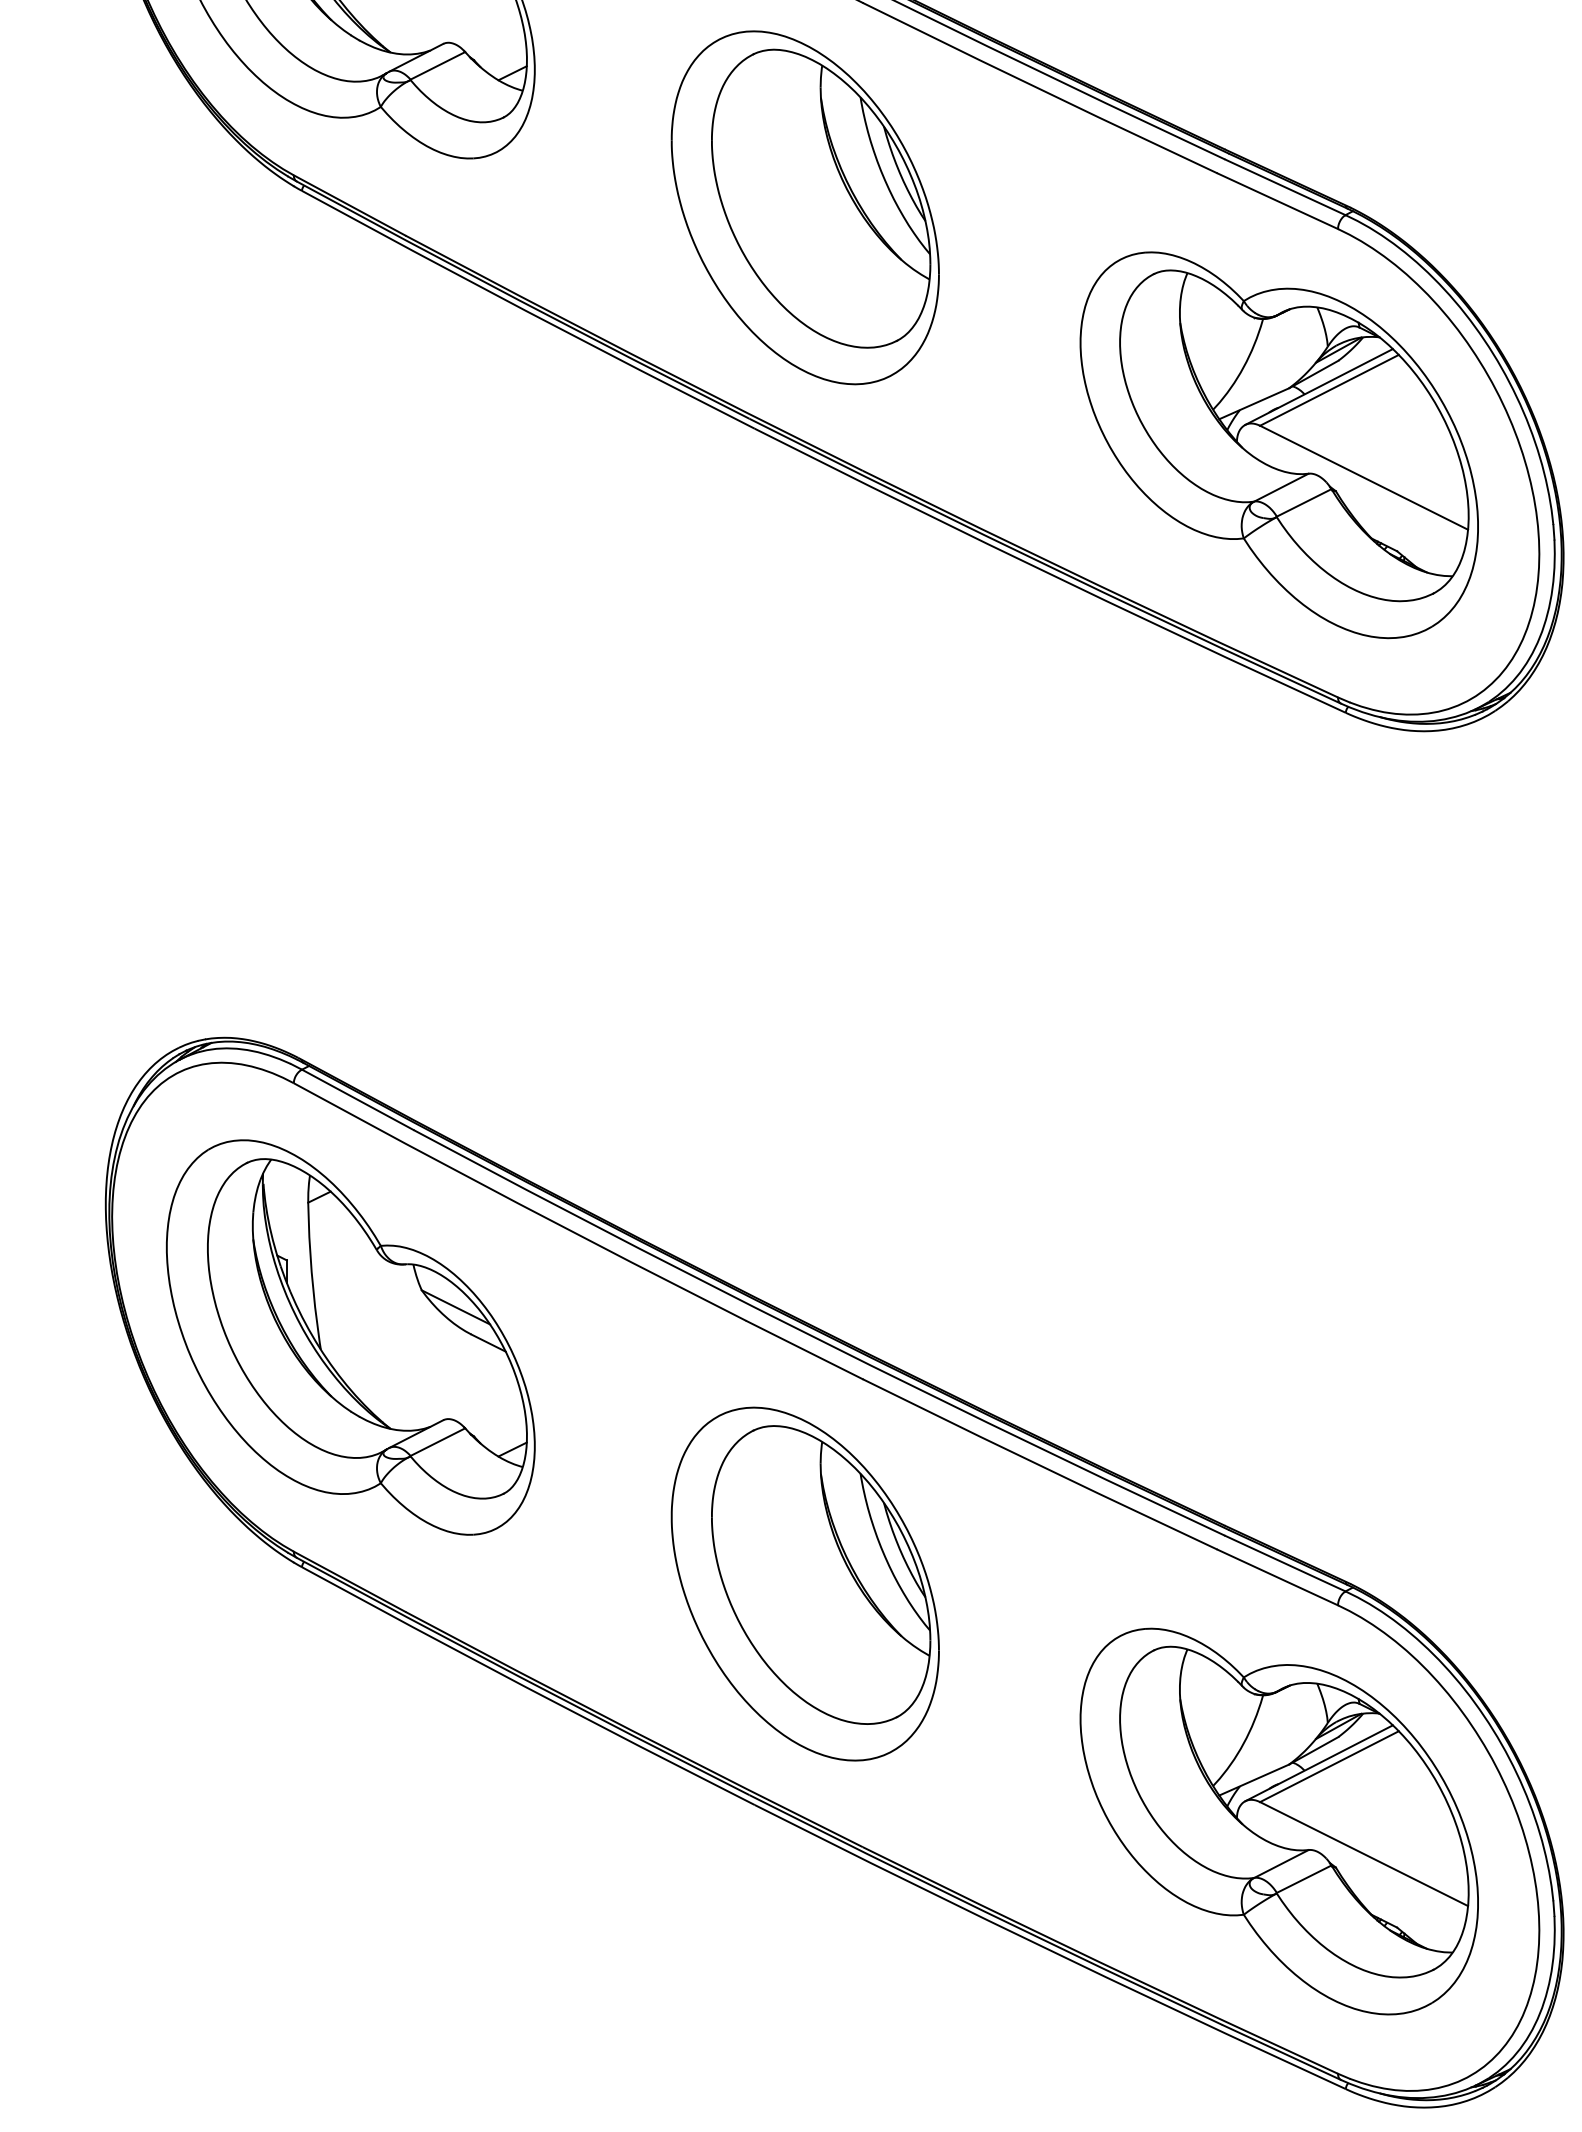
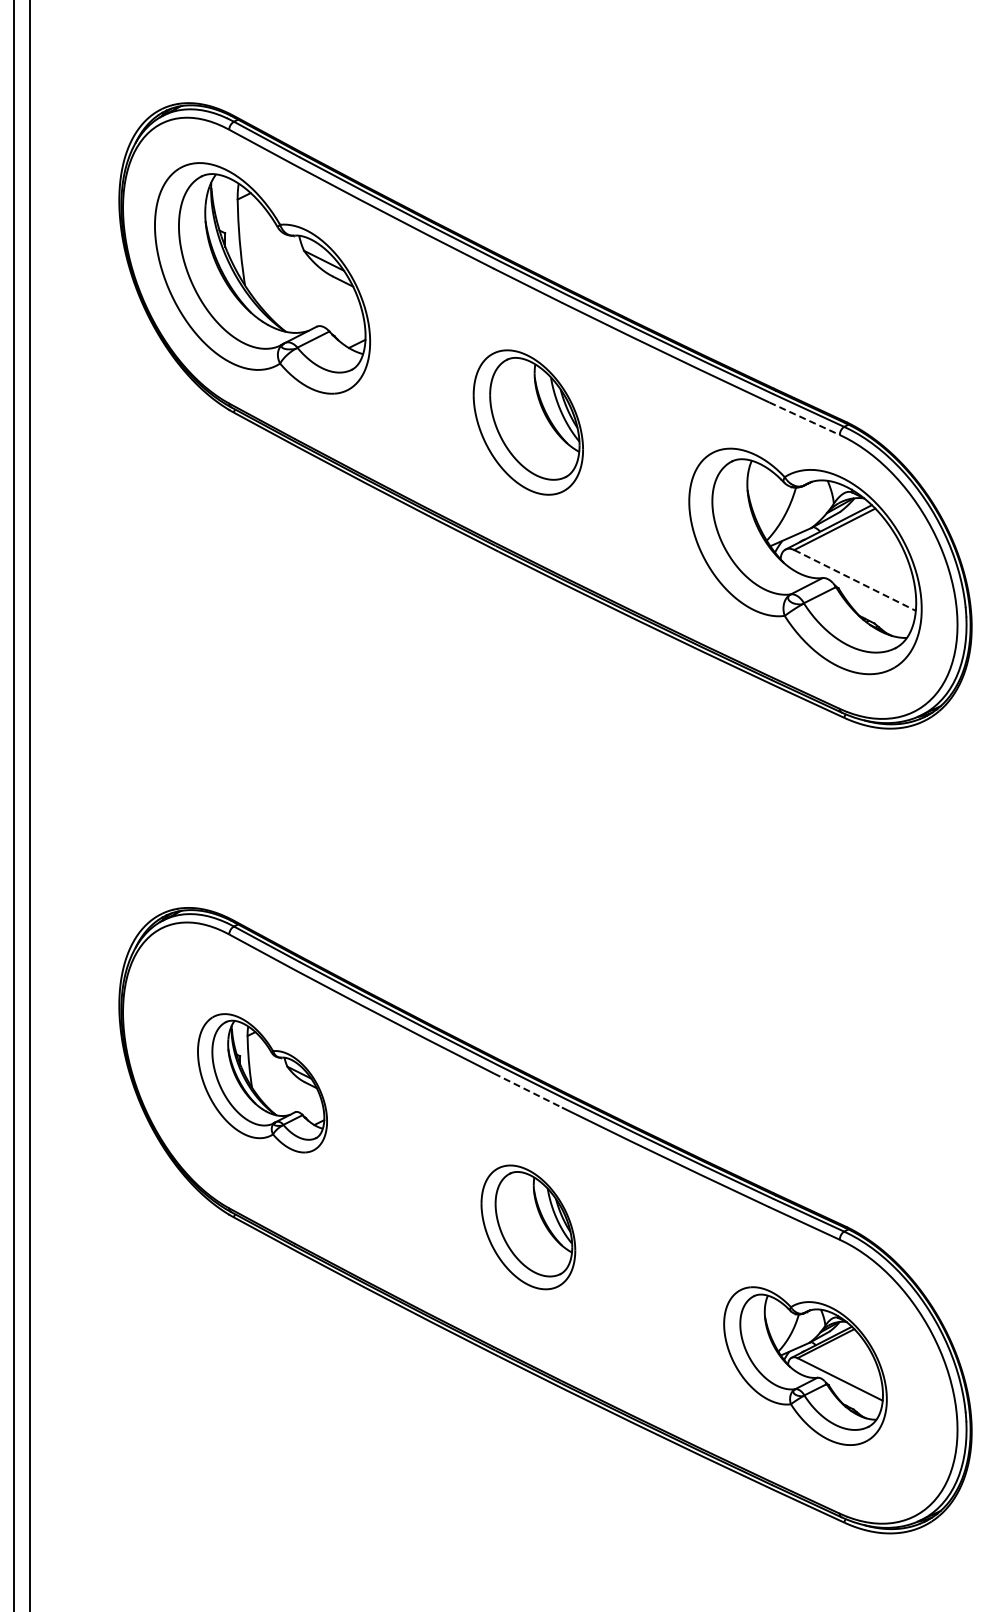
line: (1277, 200) -> (804, 418), solid -> dashed
part: (805, 207) -> (528, 422), size x0.7
line: (1364, 477) -> (855, 580), solid -> dashed
part: (350, 1338) -> (262, 1083), size x0.6
line: (803, 1350) -> (527, 1090), solid -> dashed
part: (805, 1584) -> (528, 1227), size x0.6
part: (1279, 1820) -> (805, 1365), size x0.7

